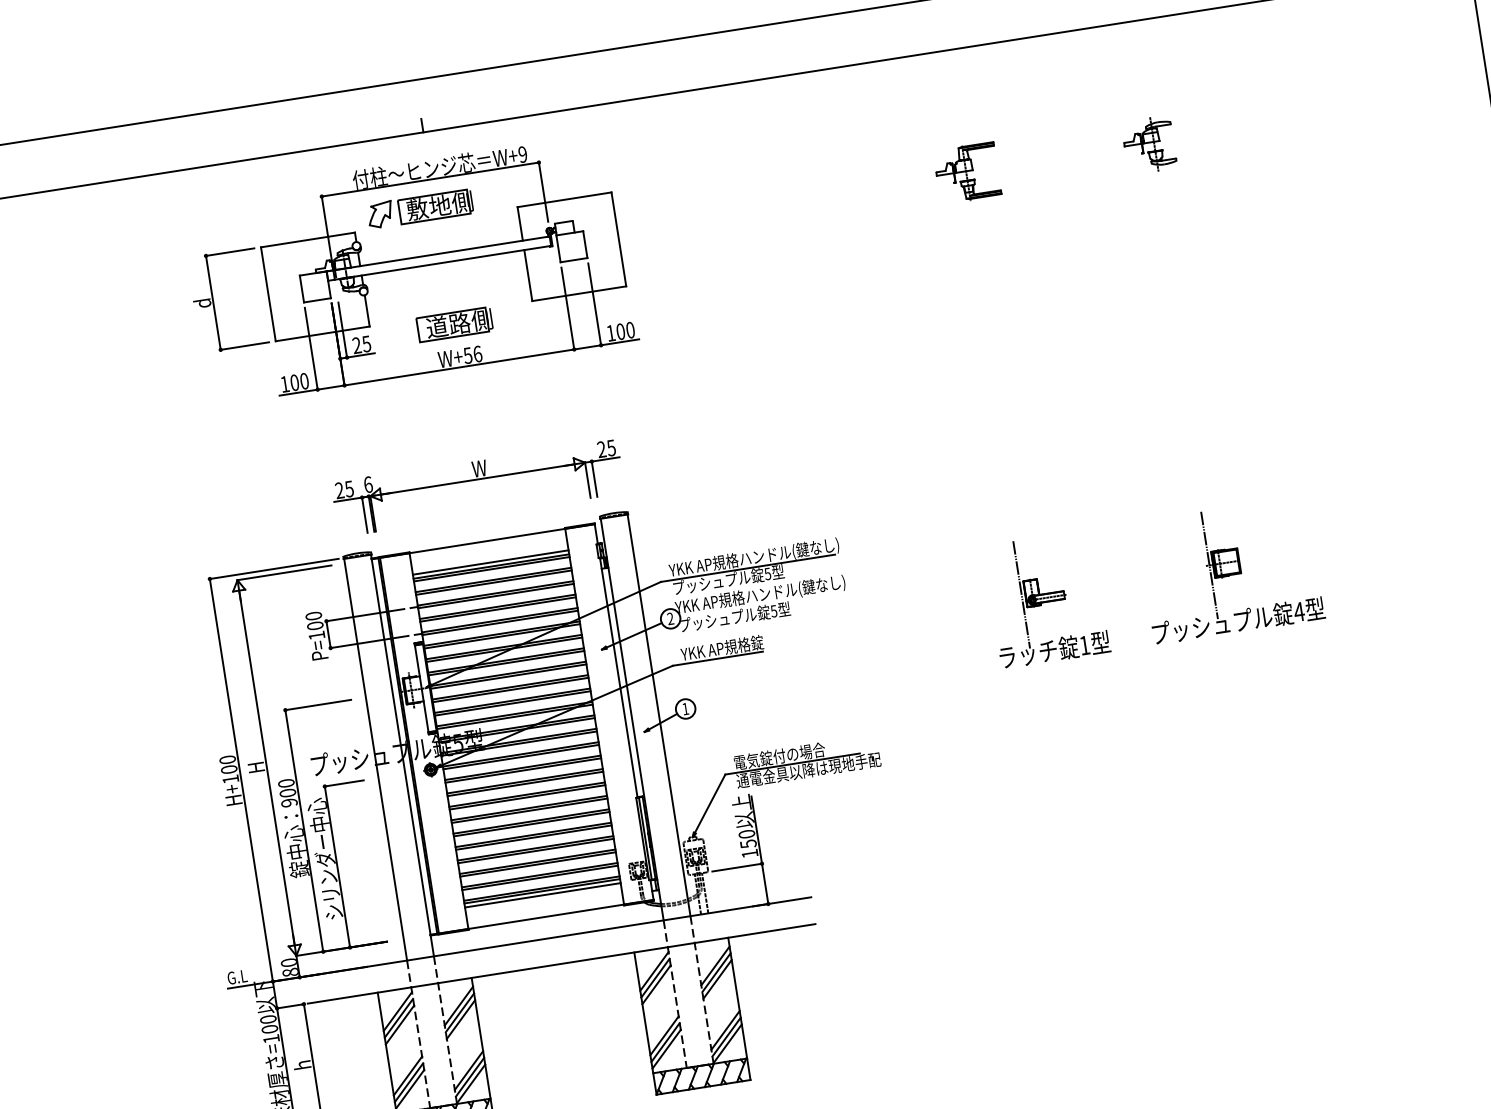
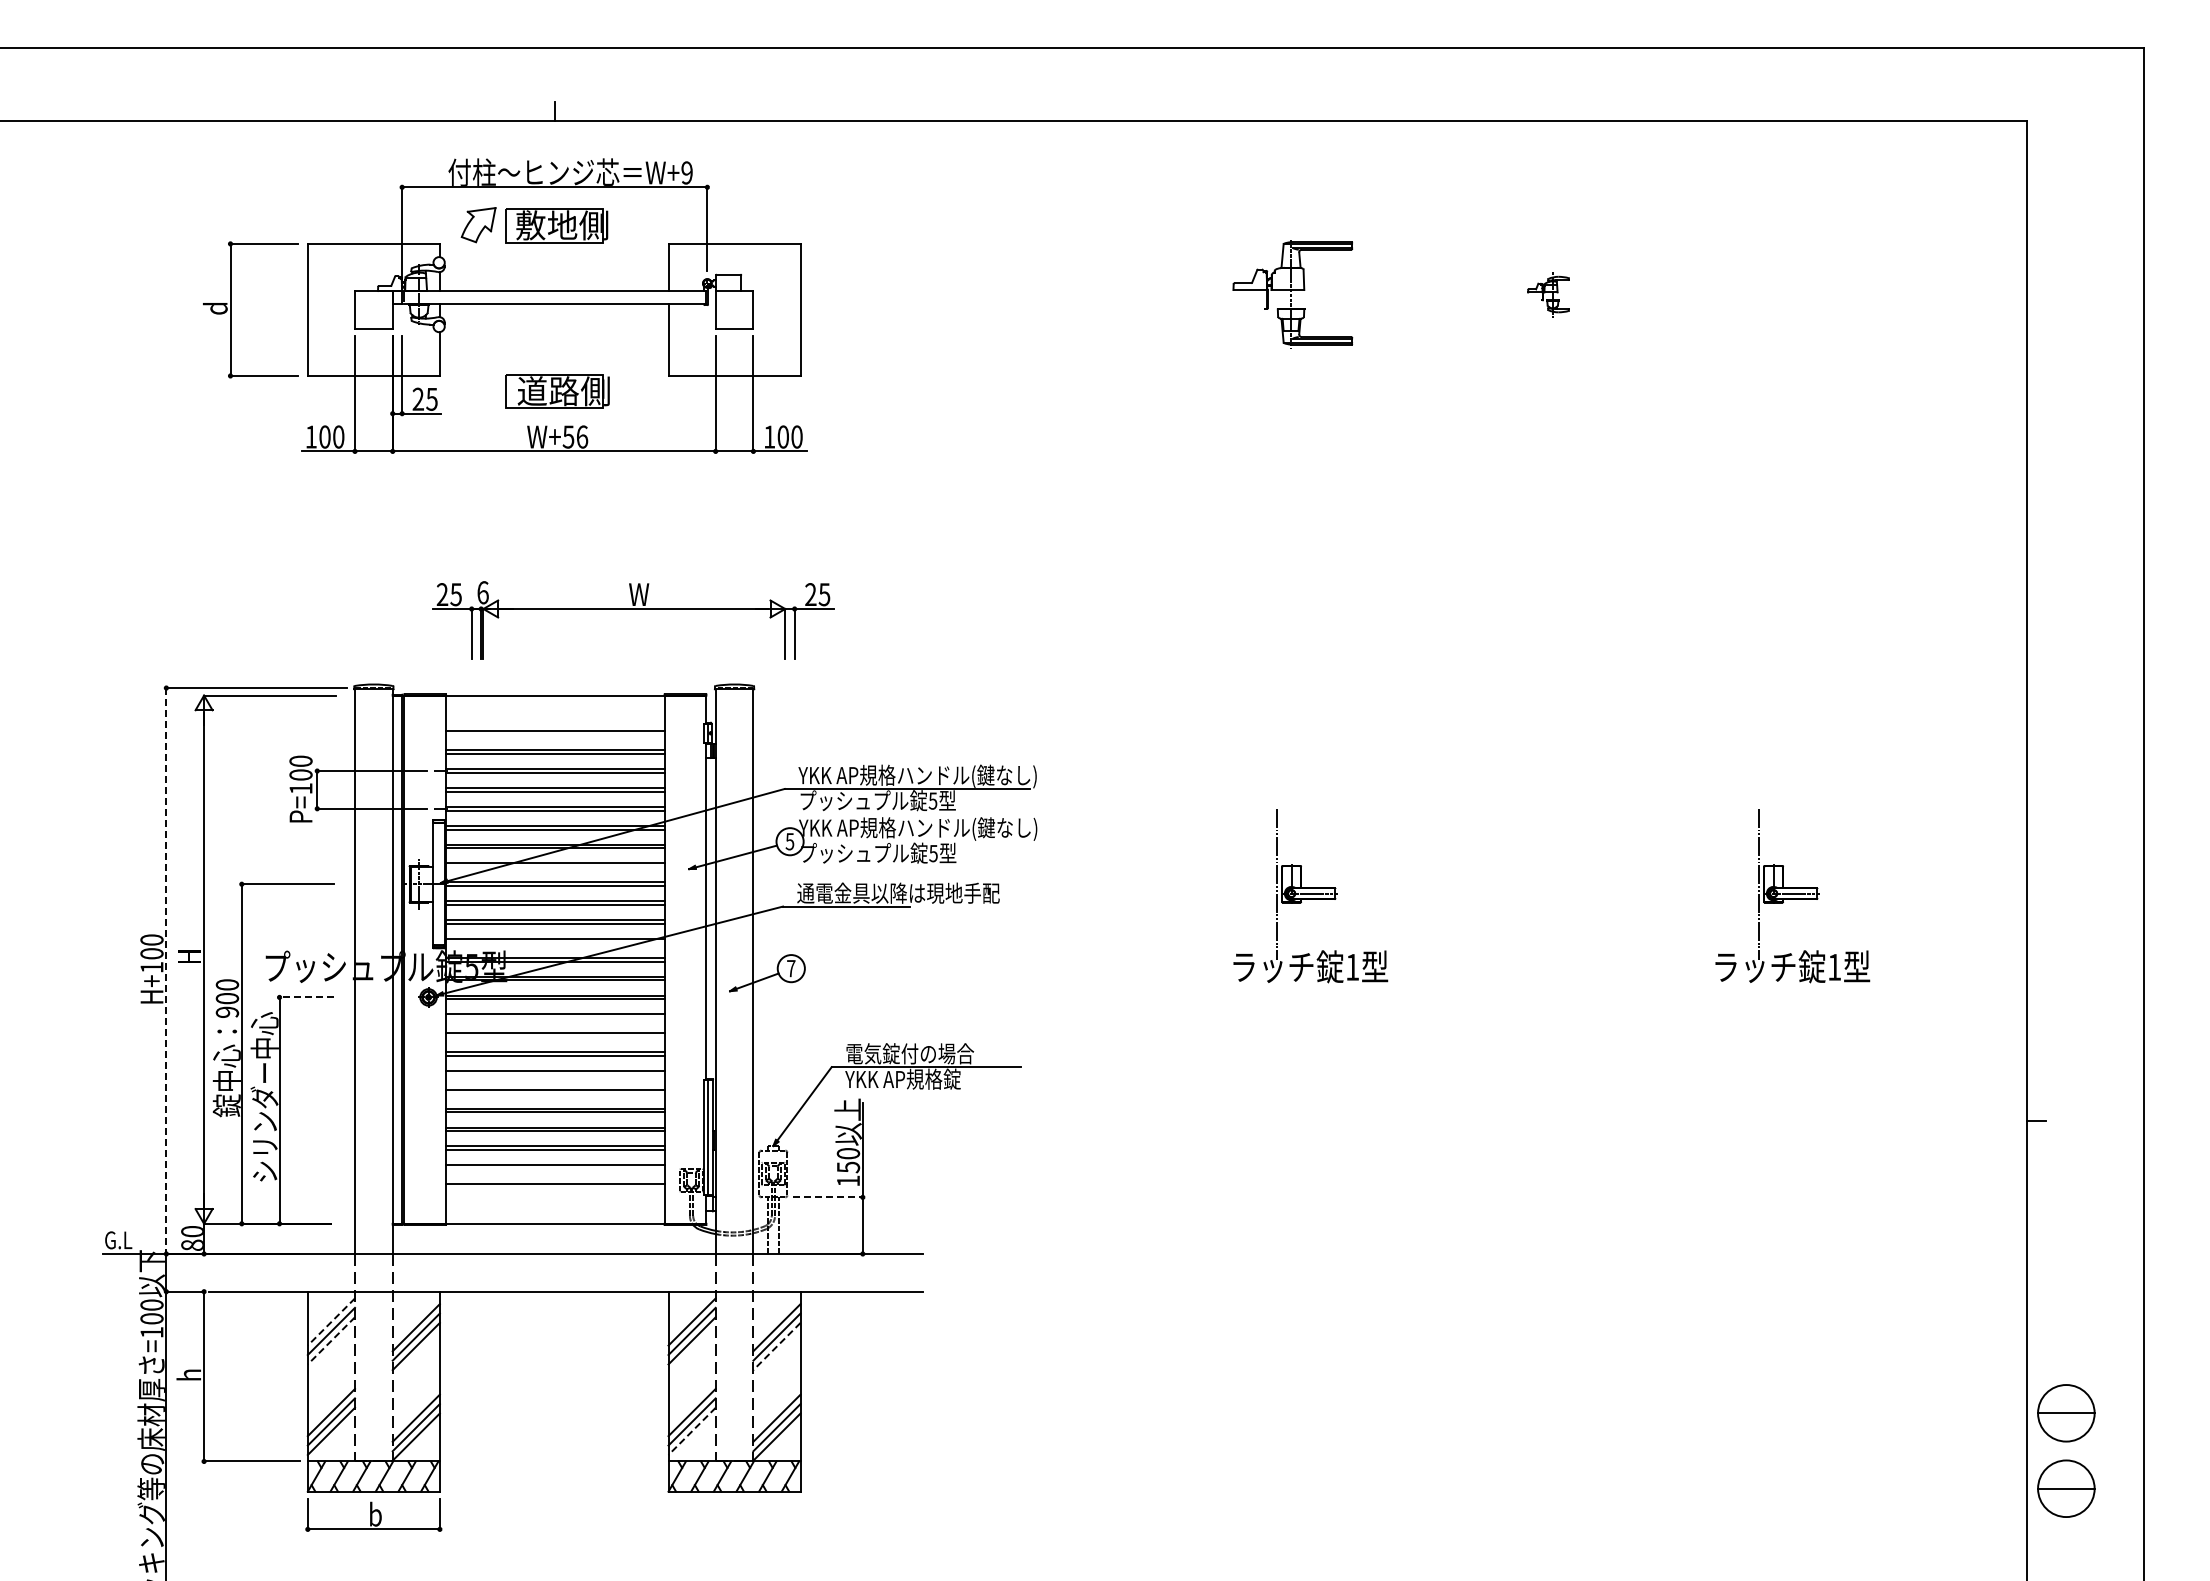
part: (1149, 145) -> (1548, 294), size x0.6
part: (966, 172) -> (1292, 293), size x1.4
part: (477, 479) -> (633, 609), moved
part: (1389, 546) -> (1792, 896), added
line: (490, 562) -> (554, 725), removed
line: (491, 569) -> (554, 735), removed
part: (1230, 571) -> (1568, 896), removed
text: (670, 618) -> (789, 841), 2 -> 5
text: (752, 643) -> (897, 892), YKK AP規格錠 -> 通電金具以降は現地手配
line: (505, 663) -> (554, 867), removed
text: (685, 708) -> (791, 968), 1 -> 7
line: (514, 716) -> (554, 942), removed
text: (808, 769) -> (946, 1078), 通電金具以降は現地手配 -> YKK AP規格錠
line: (522, 770) -> (554, 1018), removed
line: (241, 780) -> (166, 971), solid -> dashed
line: (344, 783) -> (306, 997), solid -> dashed
line: (524, 784) -> (554, 1037), removed
line: (529, 810) -> (554, 1074), removed
line: (531, 824) -> (554, 1093), removed
line: (737, 867) -> (828, 1197), solid -> dashed
line: (539, 878) -> (554, 1169), removed
line: (541, 891) -> (554, 1187), removed
line: (542, 895) -> (554, 1193), removed
line: (717, 979) -> (776, 1346), solid -> dashed
line: (398, 1011) -> (331, 1322), solid -> dashed
line: (400, 1025) -> (331, 1341), solid -> dashed
line: (666, 1049) -> (691, 1431), solid -> dashed

